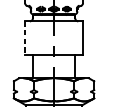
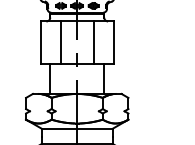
line: (40, 37) -> (60, 42), added
line: (66, 37) -> (93, 42), added
line: (25, 38) -> (40, 43), dashed -> solid

